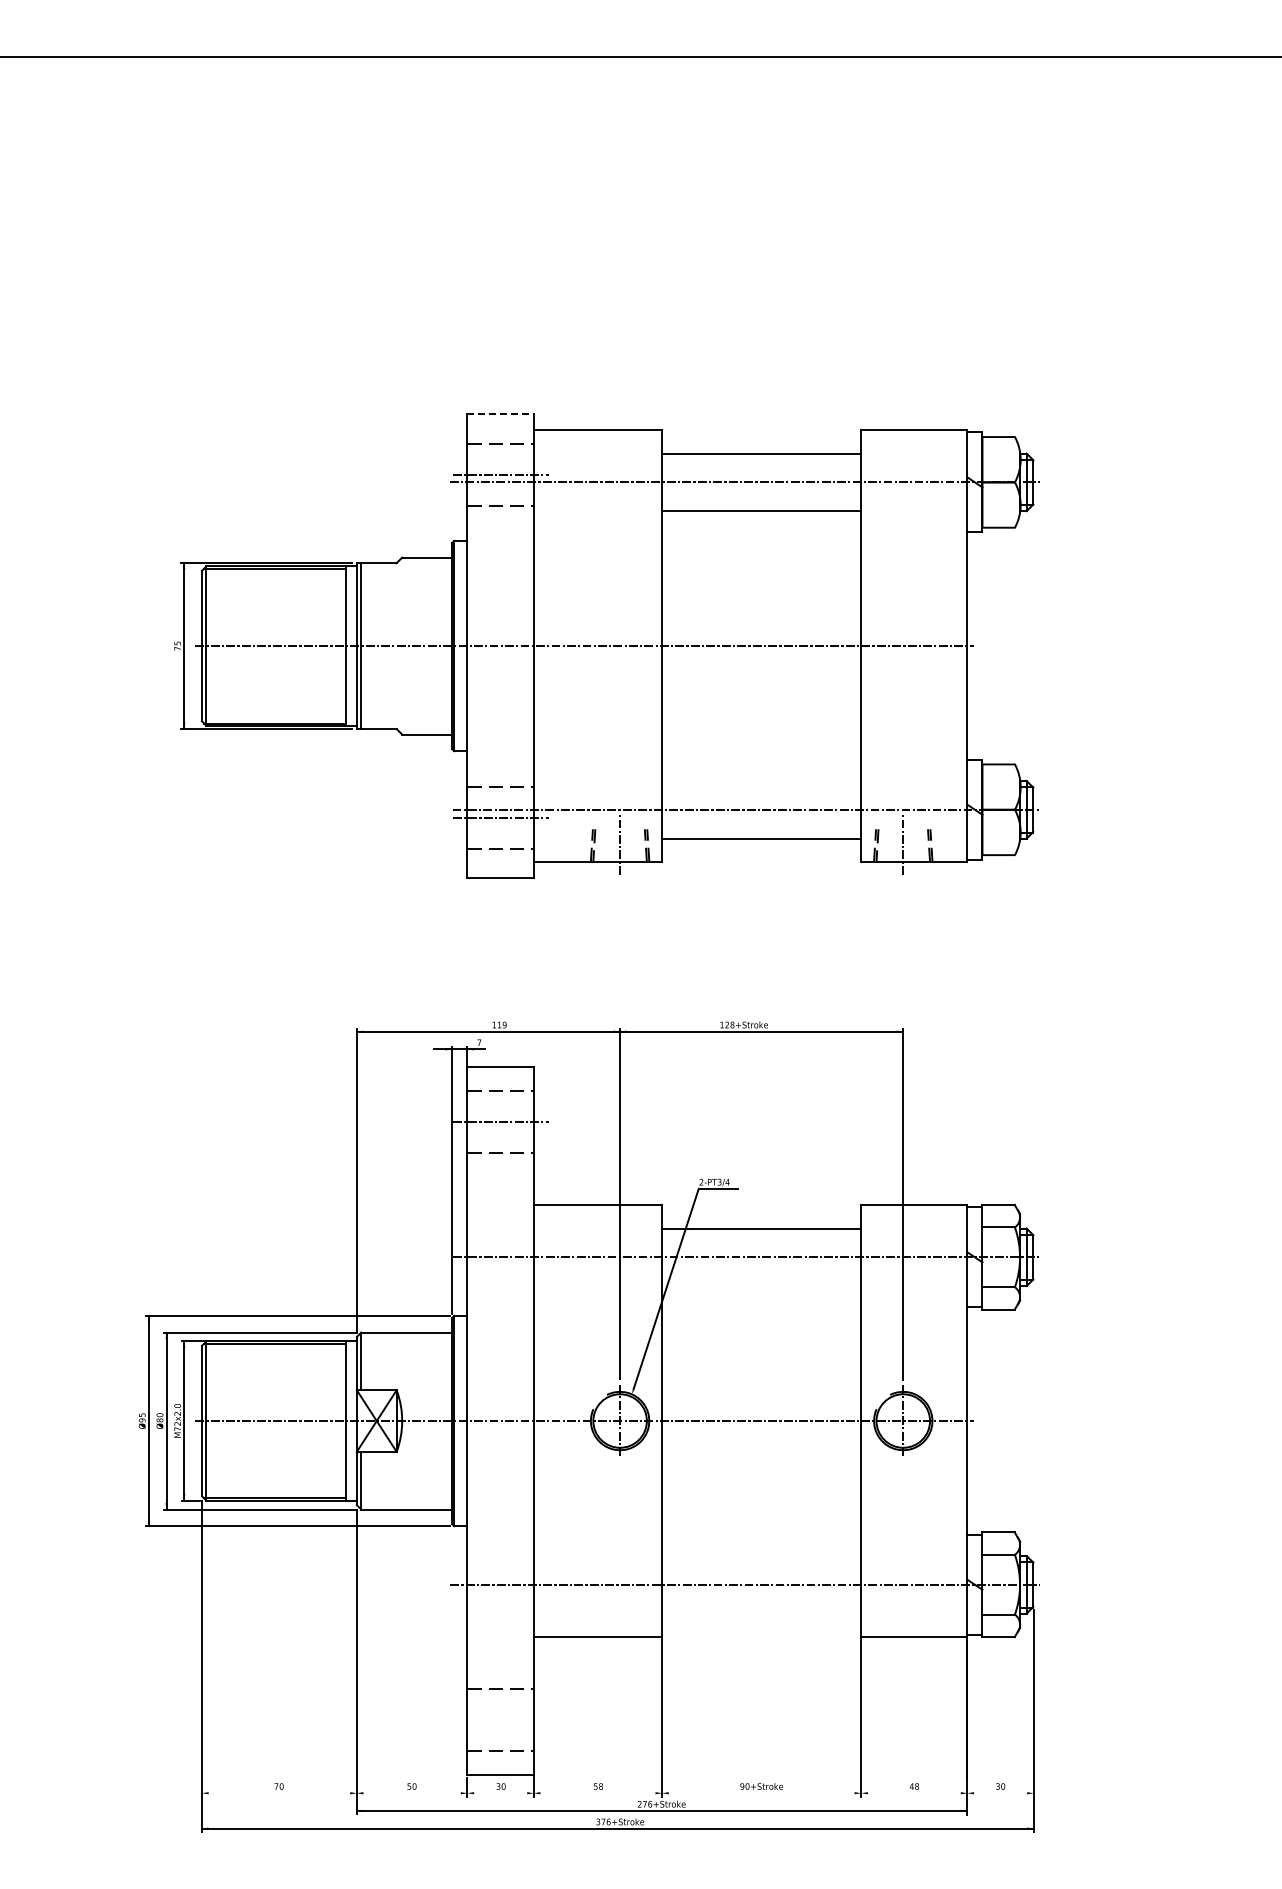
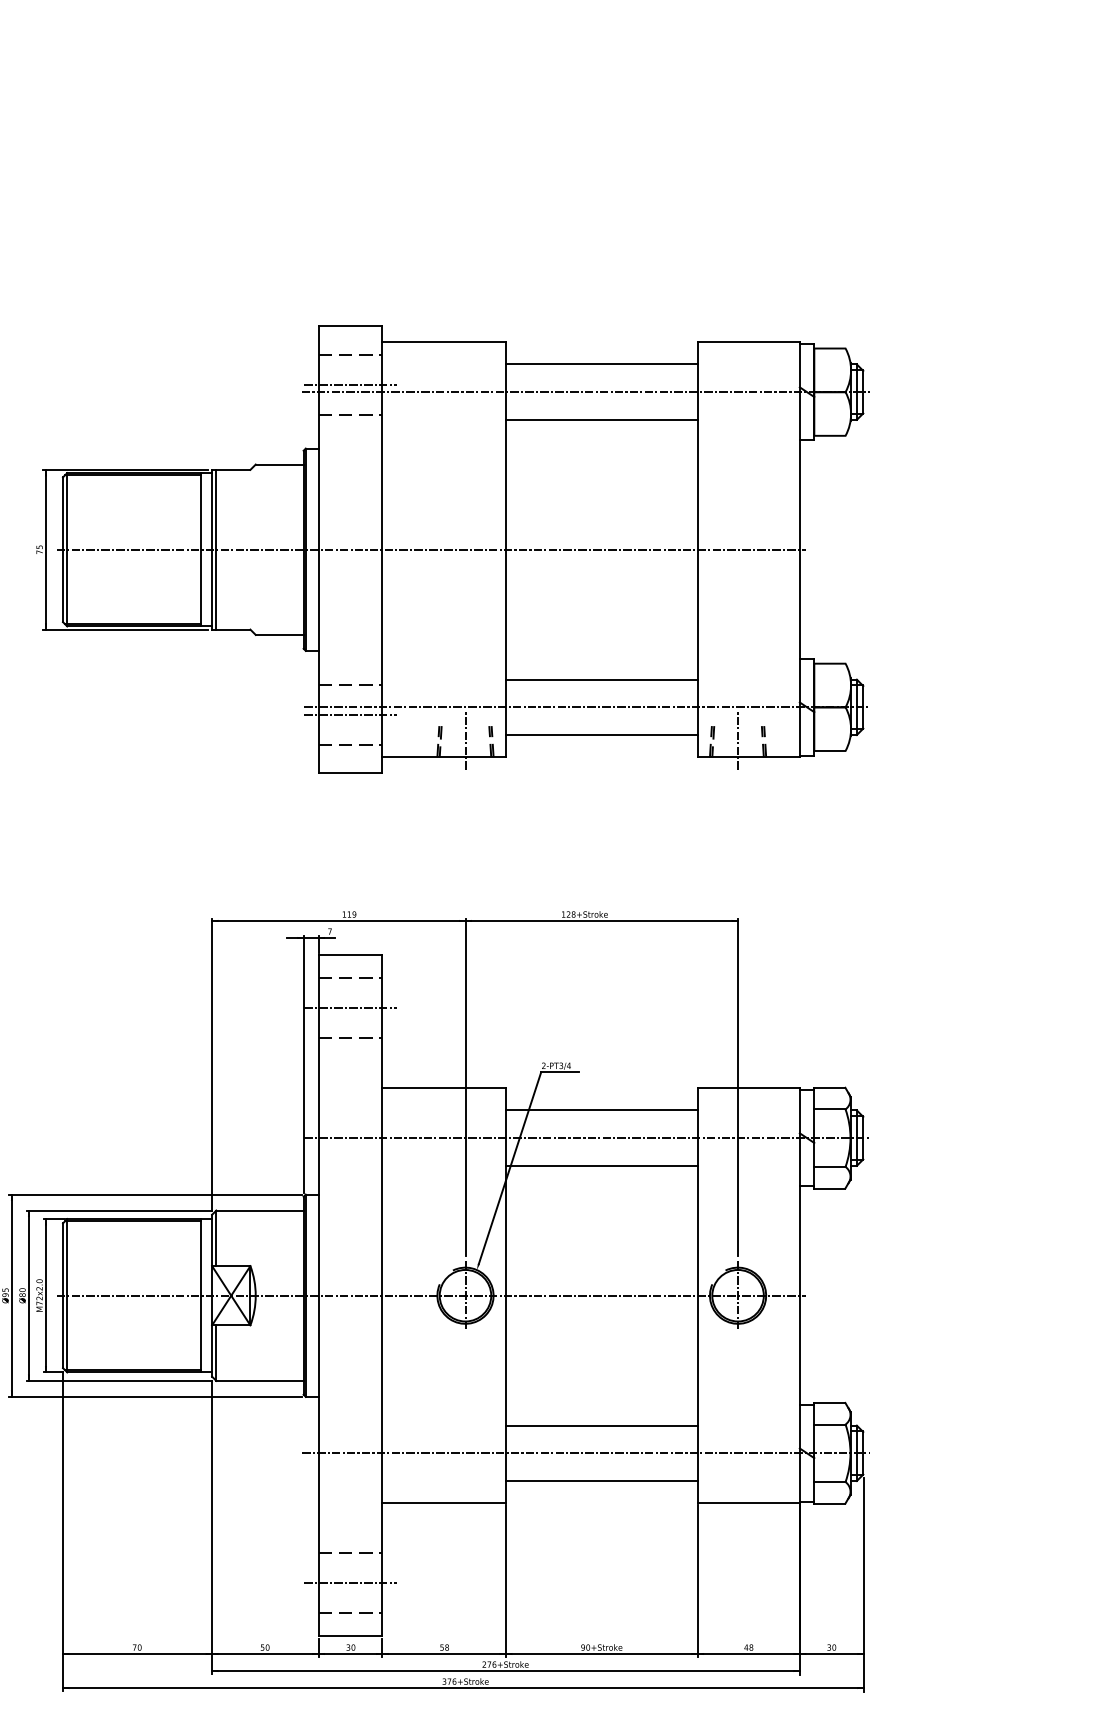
line: (501, 413) -> (351, 325), dashed -> solid
line: (761, 781) -> (601, 680), added
line: (761, 1286) -> (601, 1166), added
line: (761, 1556) -> (601, 1426), added
line: (761, 1613) -> (601, 1480), added
line: (500, 1719) -> (350, 1583), added
line: (617, 1793) -> (462, 1654), added

